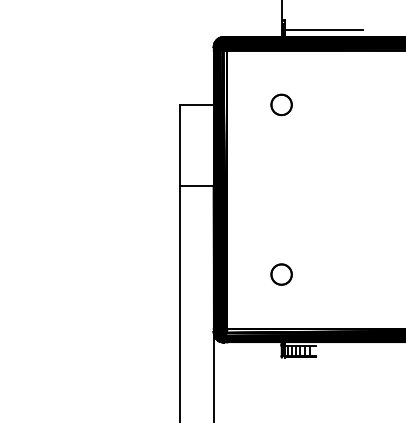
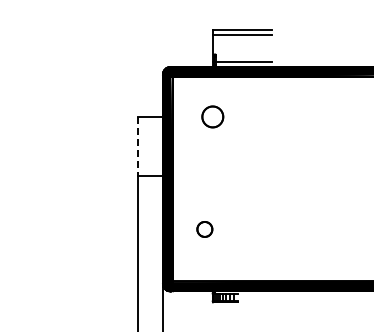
part: (281, 104) -> (212, 116), size x1.4
line: (180, 145) -> (138, 146), solid -> dashed
part: (281, 274) -> (204, 229), moved

